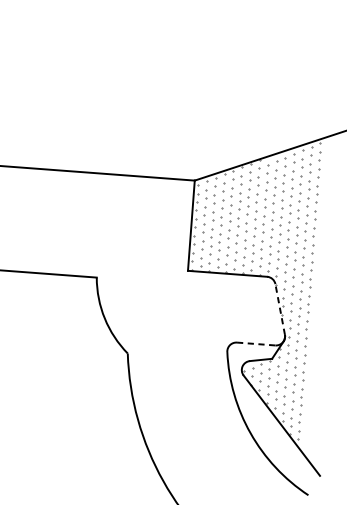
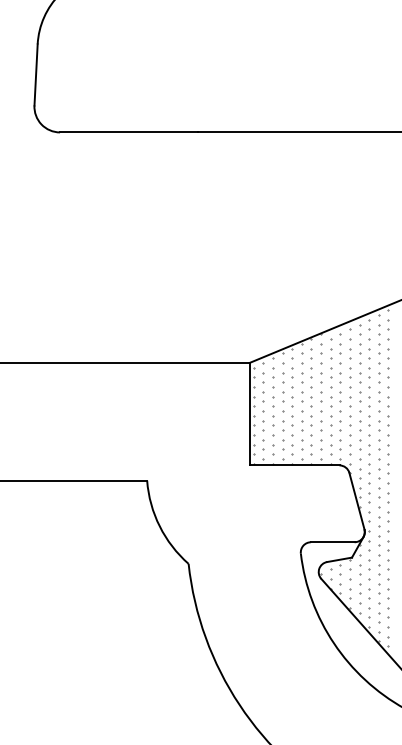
line: (279, 308) -> (356, 500), dashed -> solid
line: (255, 344) -> (332, 542), dashed -> solid

